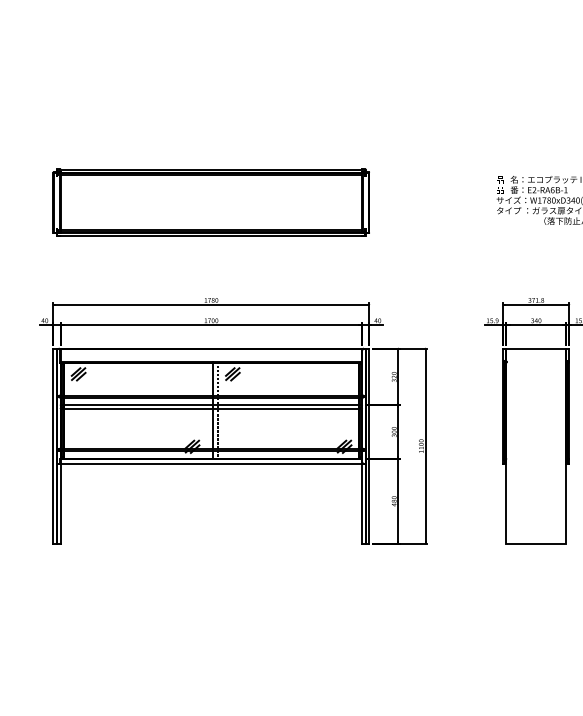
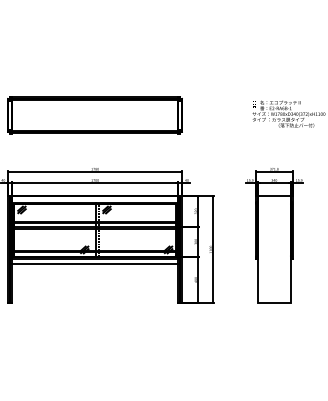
line: (210, 473) -> (94, 264), added

